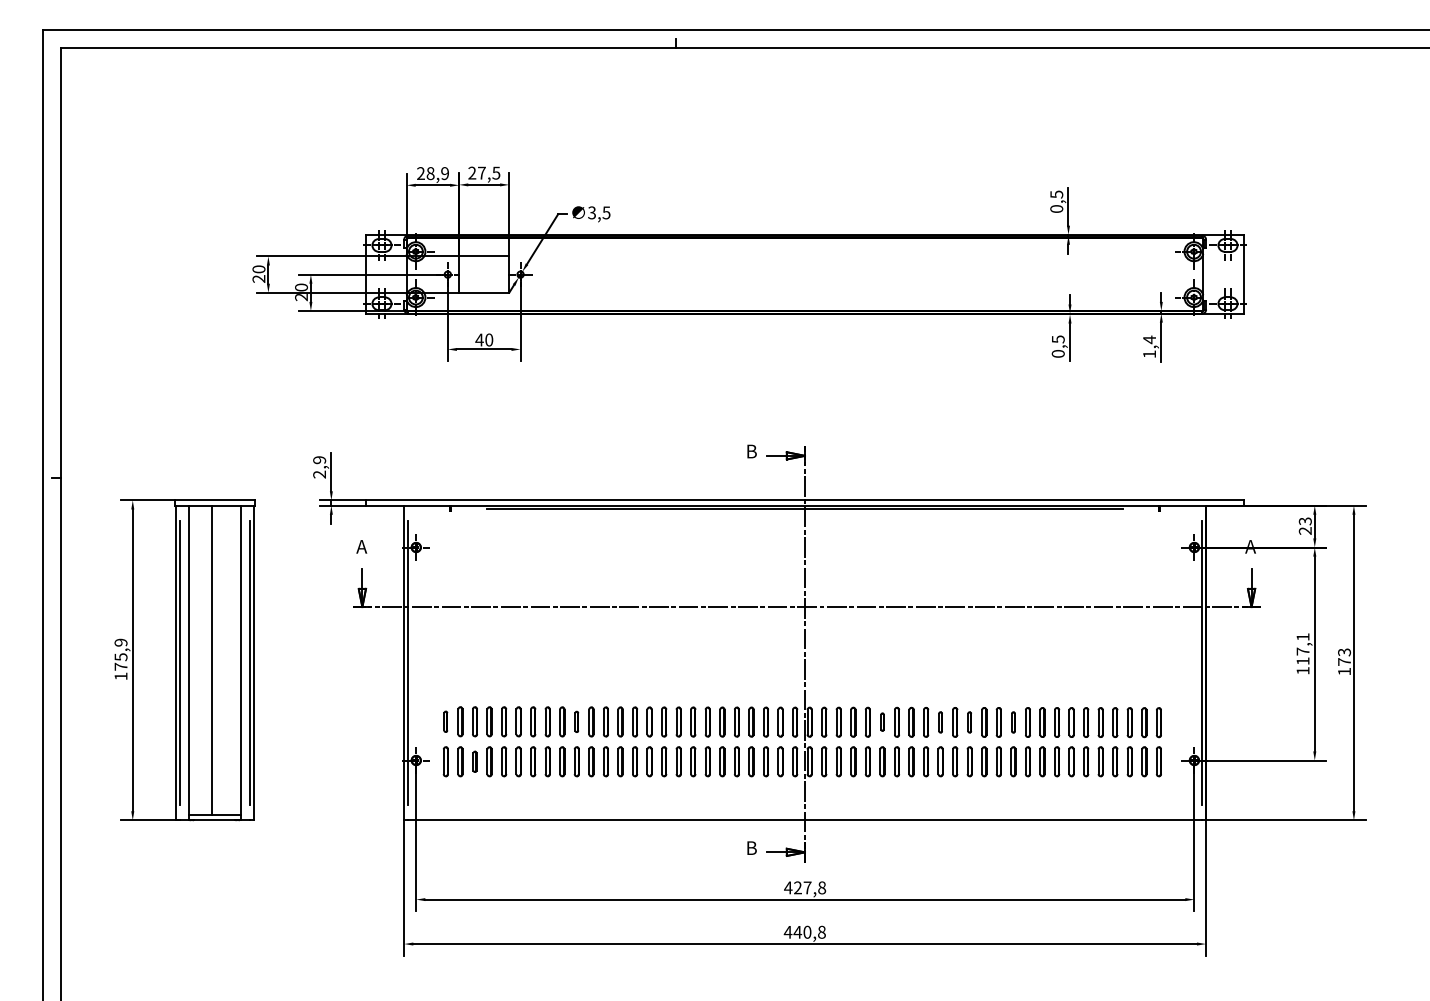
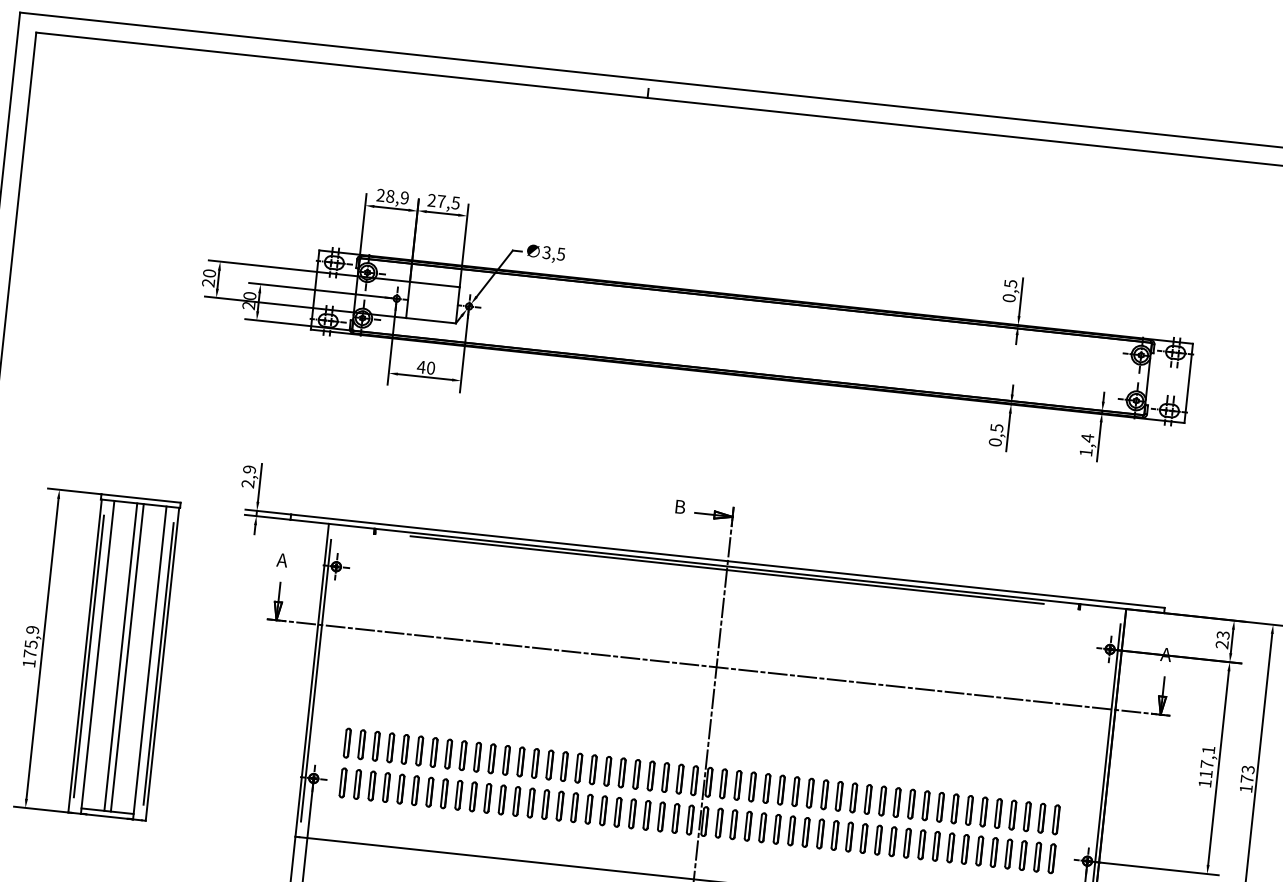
line: (218, 659) -> (127, 657), added
part: (445, 721) -> (346, 742), size x1.43
part: (576, 721) -> (477, 756), size x1.43
part: (882, 721) -> (781, 789), size x1.67
part: (940, 722) -> (839, 796), size x1.43
part: (969, 722) -> (867, 799), size x1.43
part: (1013, 722) -> (911, 804), size x1.43
part: (474, 761) -> (371, 785), size x1.43

